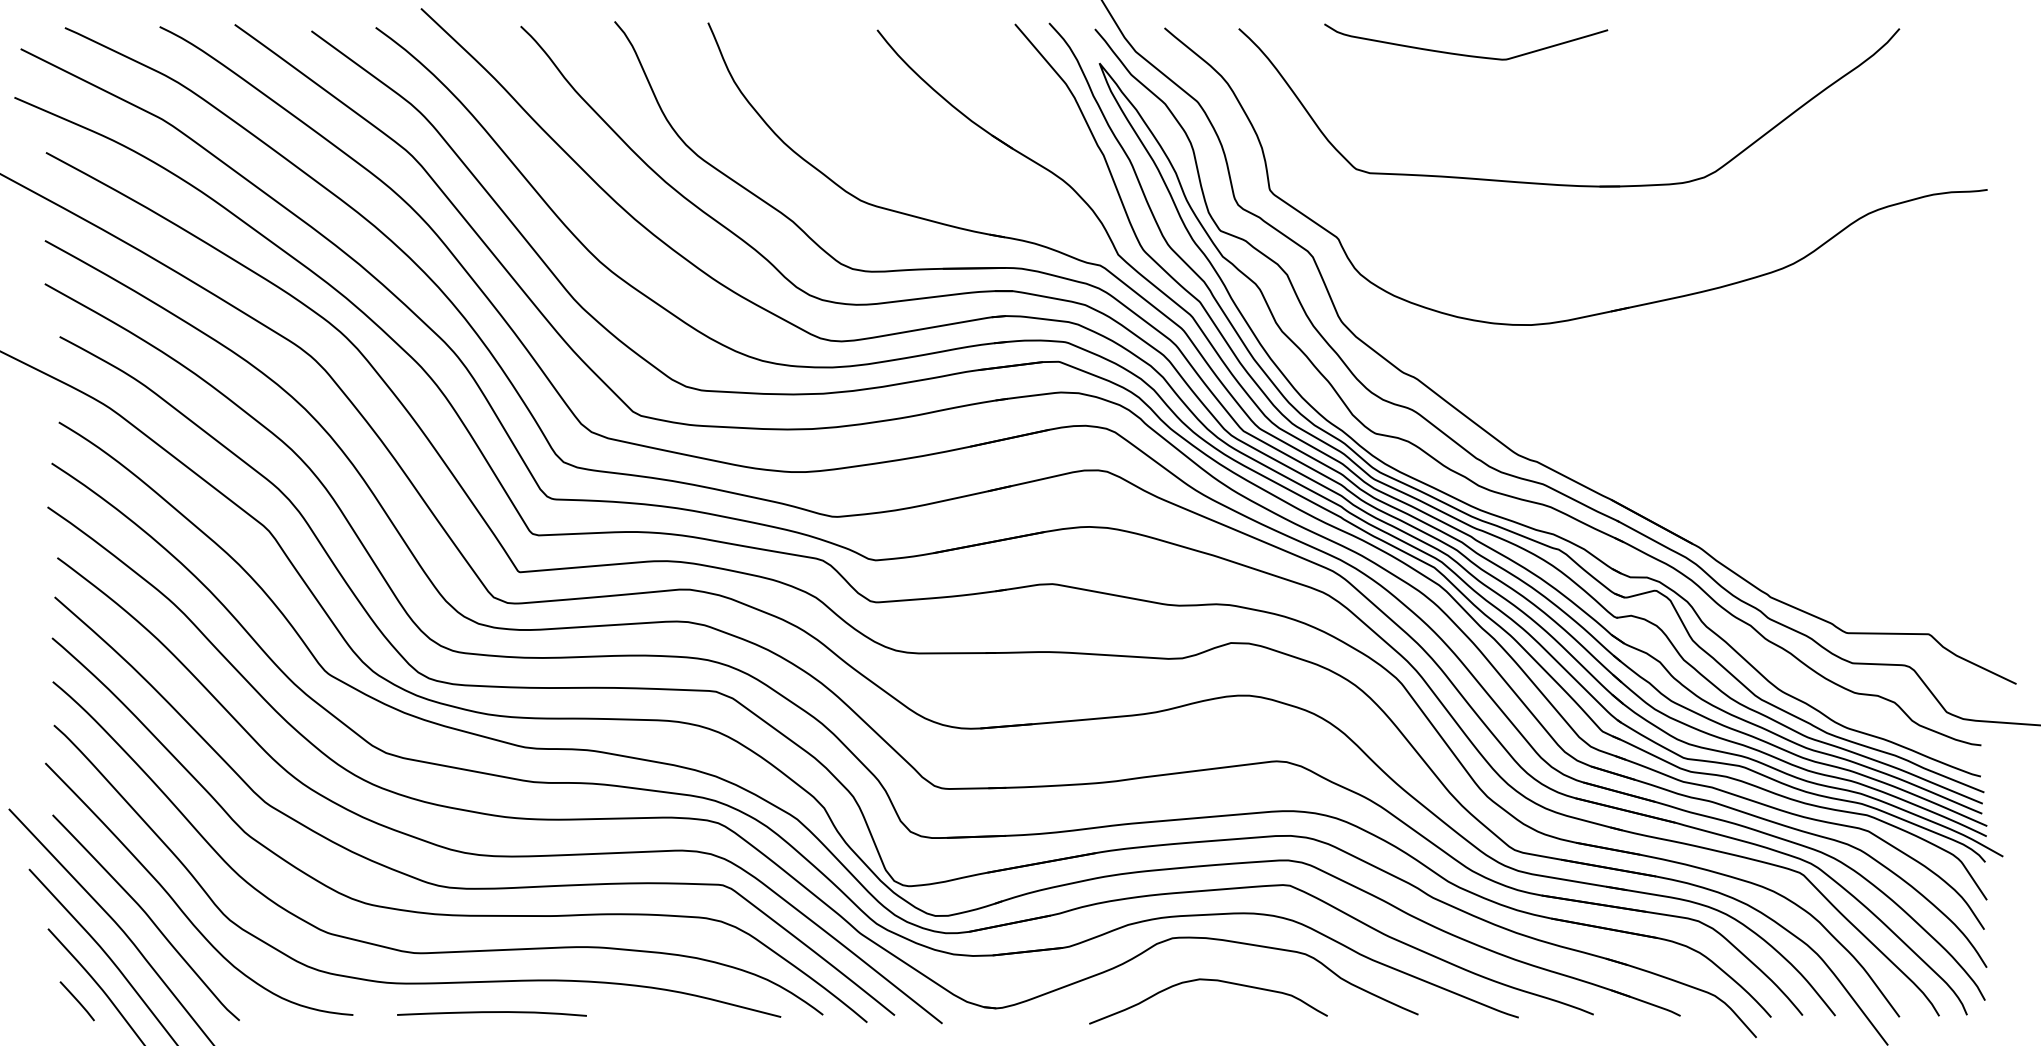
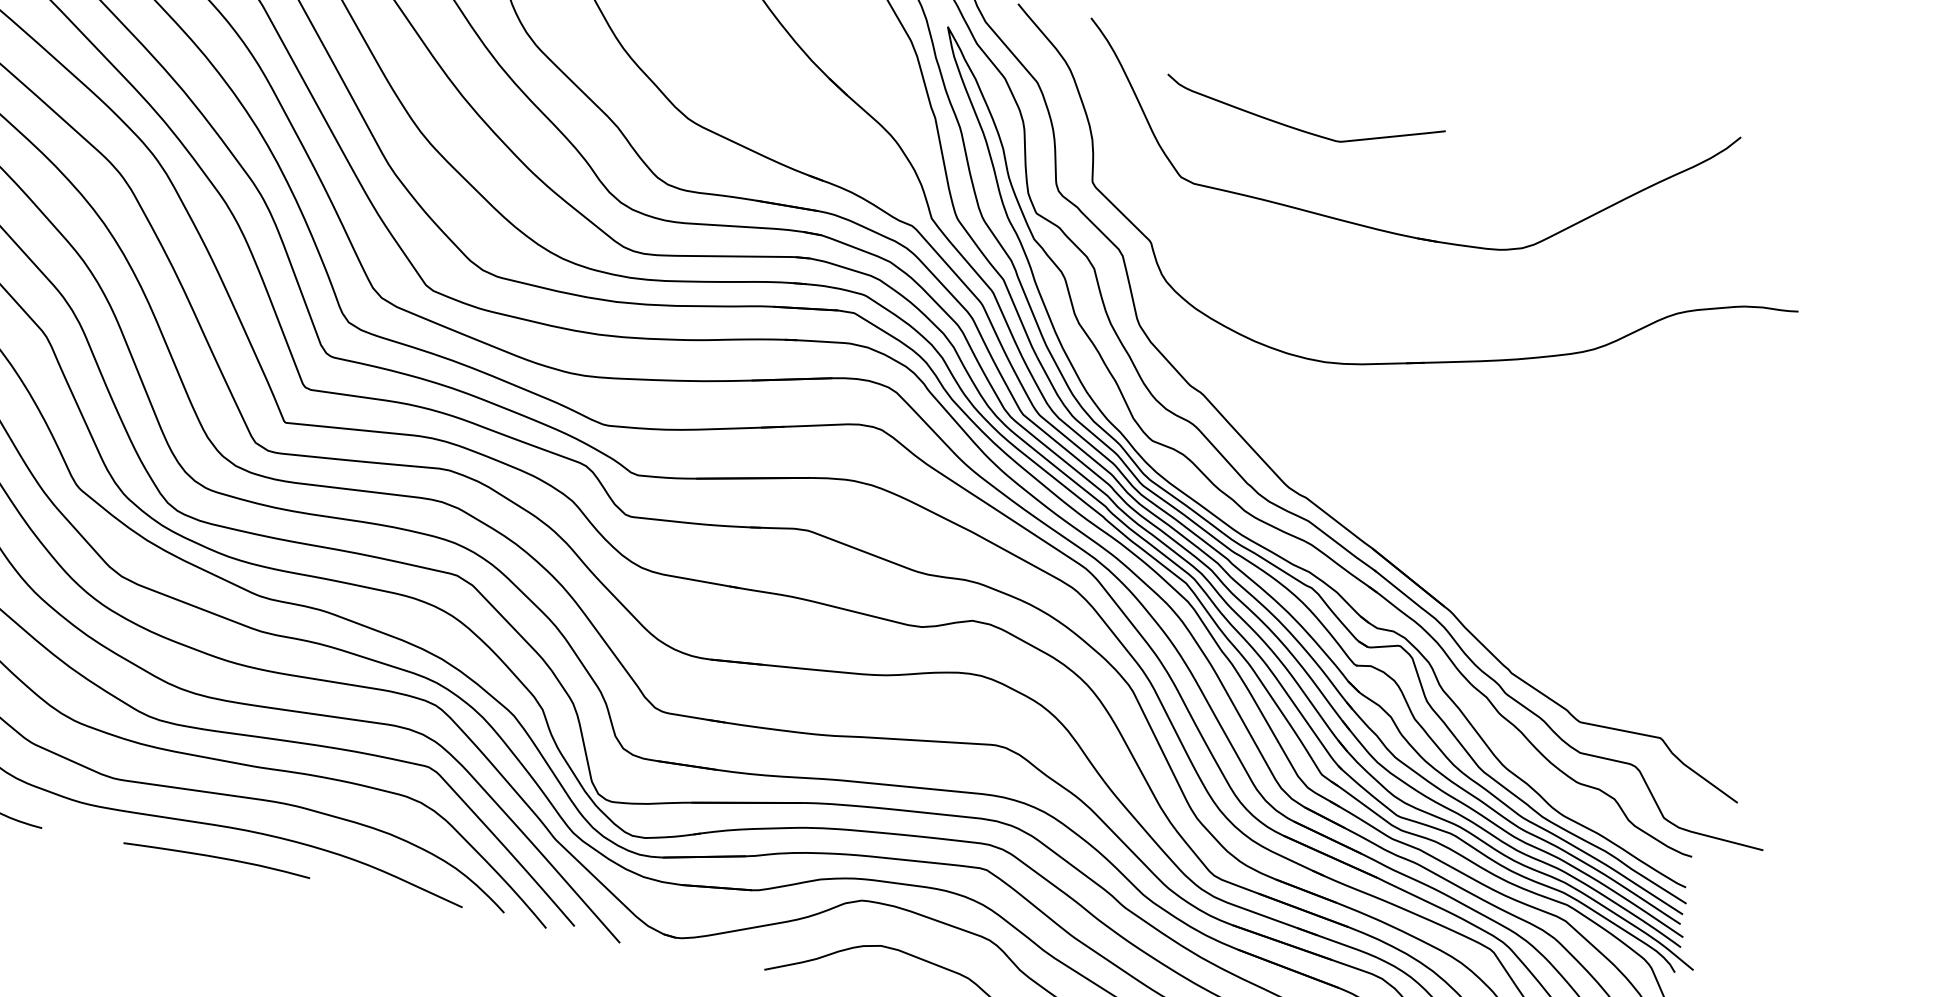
curve: (1466, 54) -> (1302, 129), moved
curve: (491, 1012) -> (216, 857), moved

